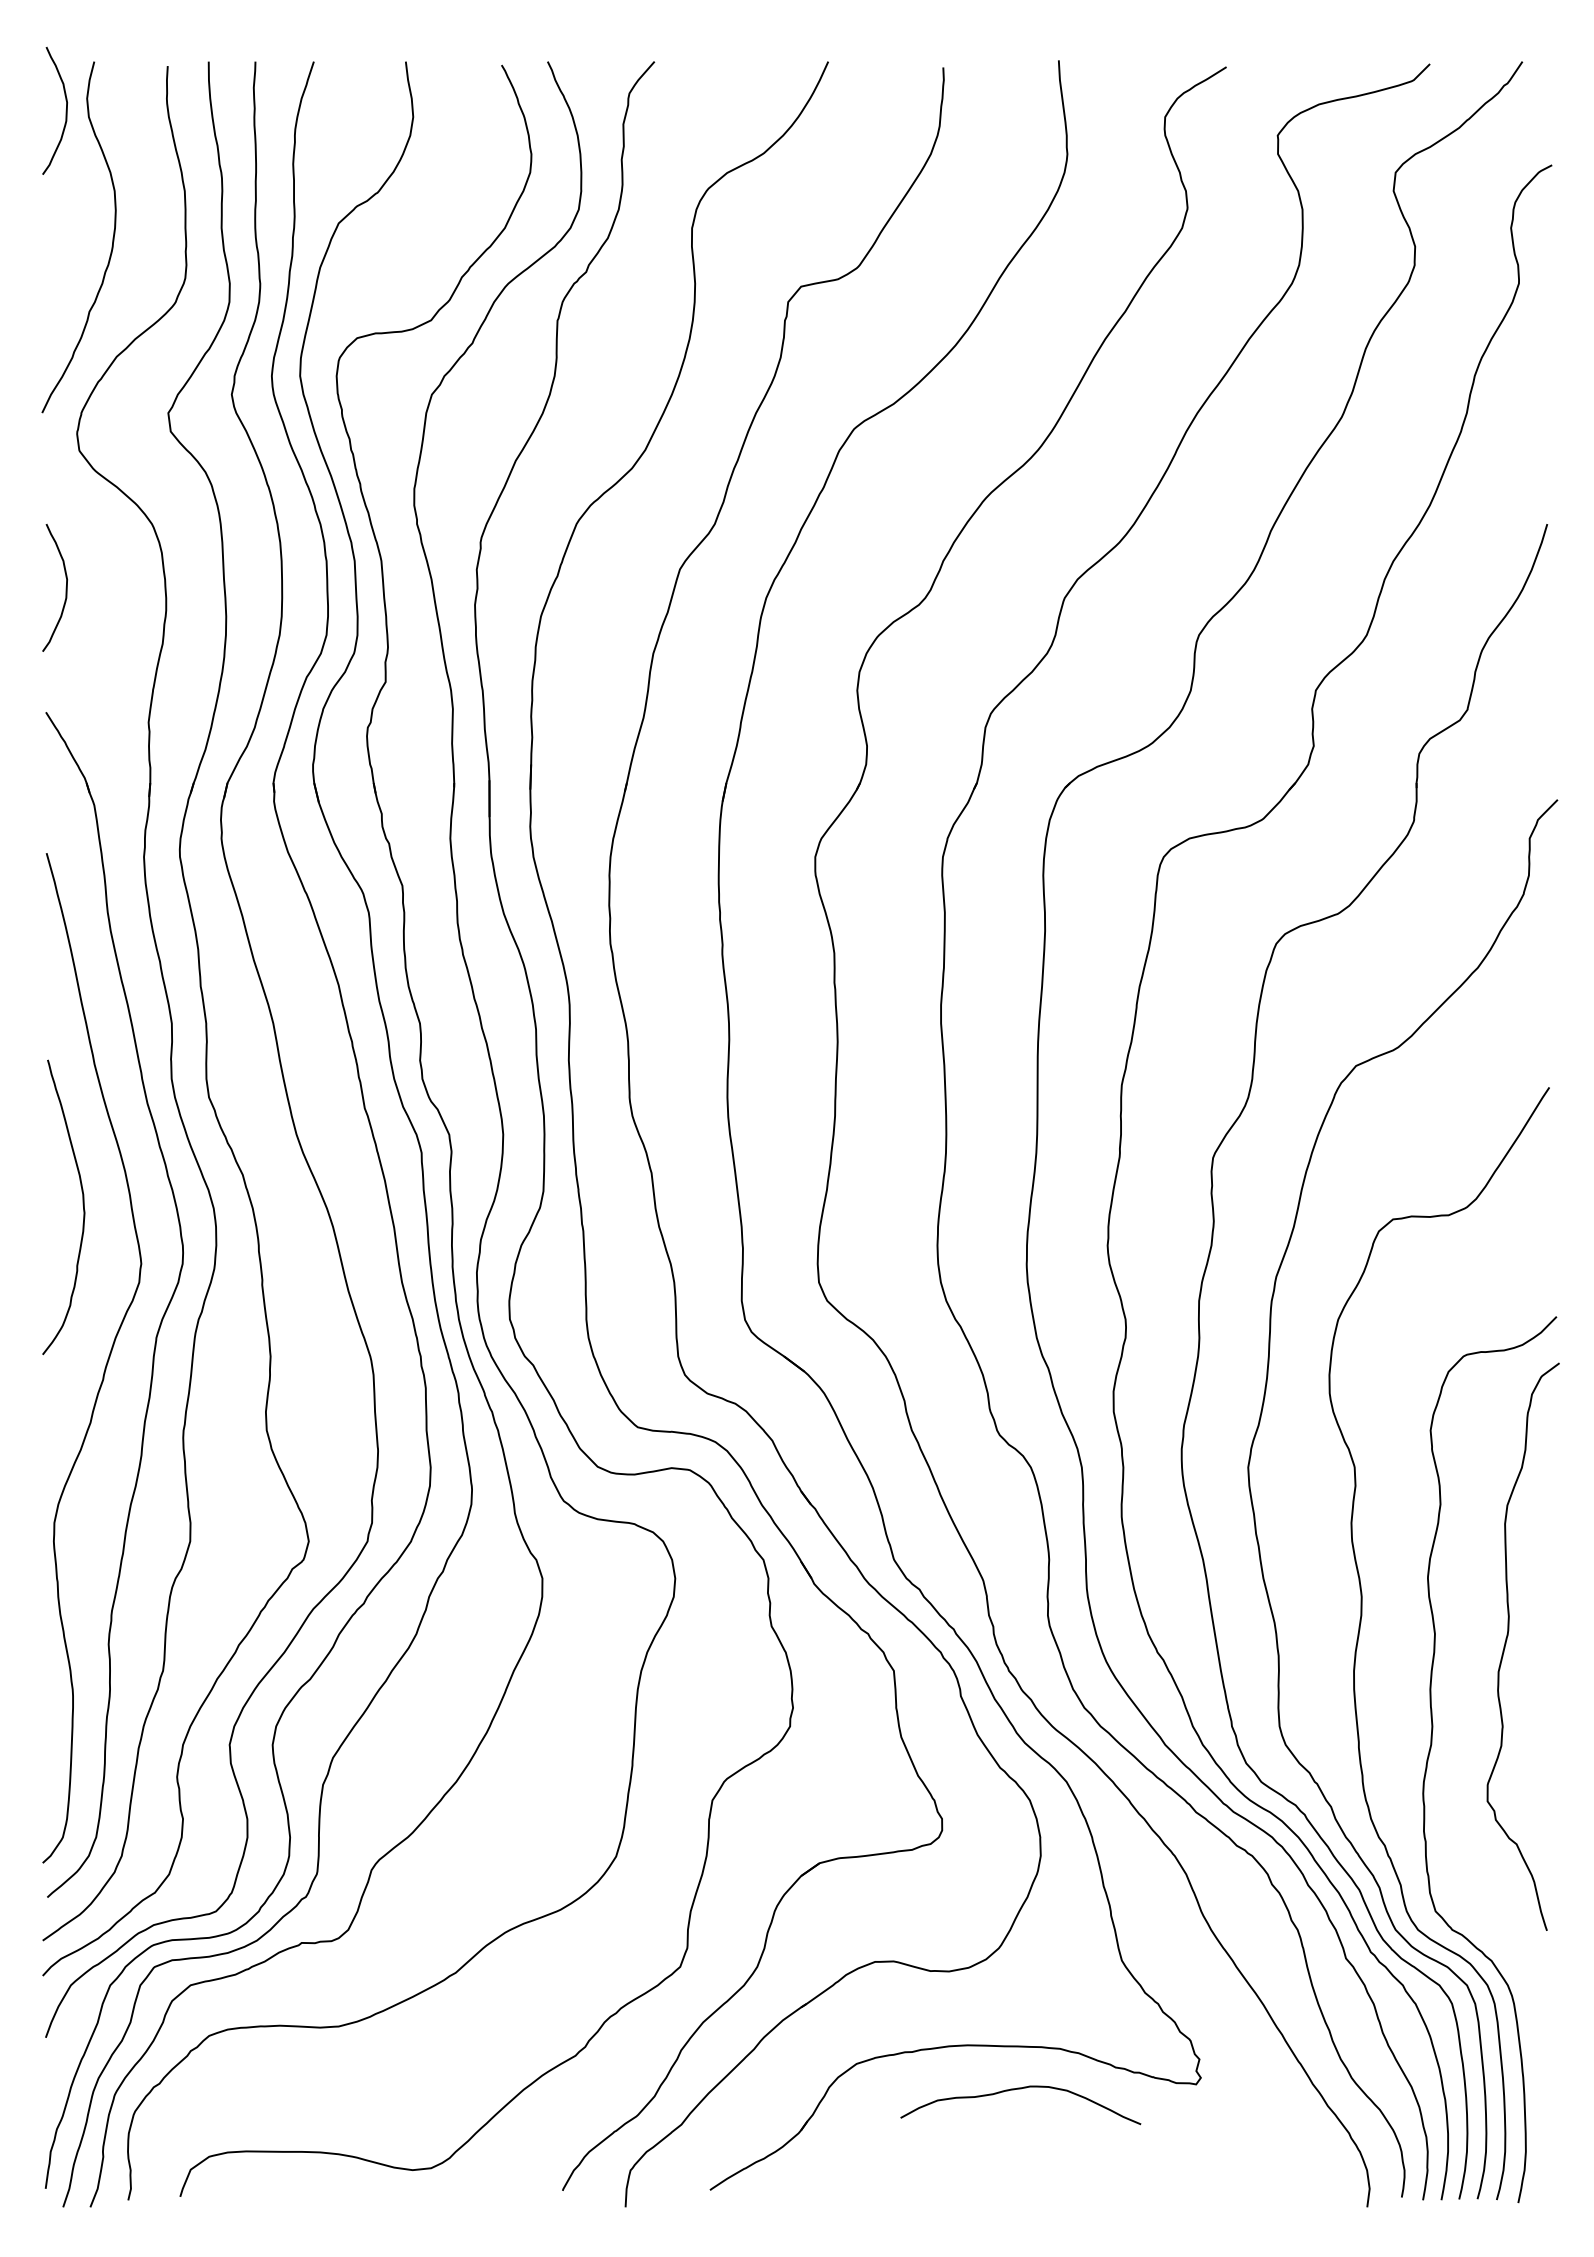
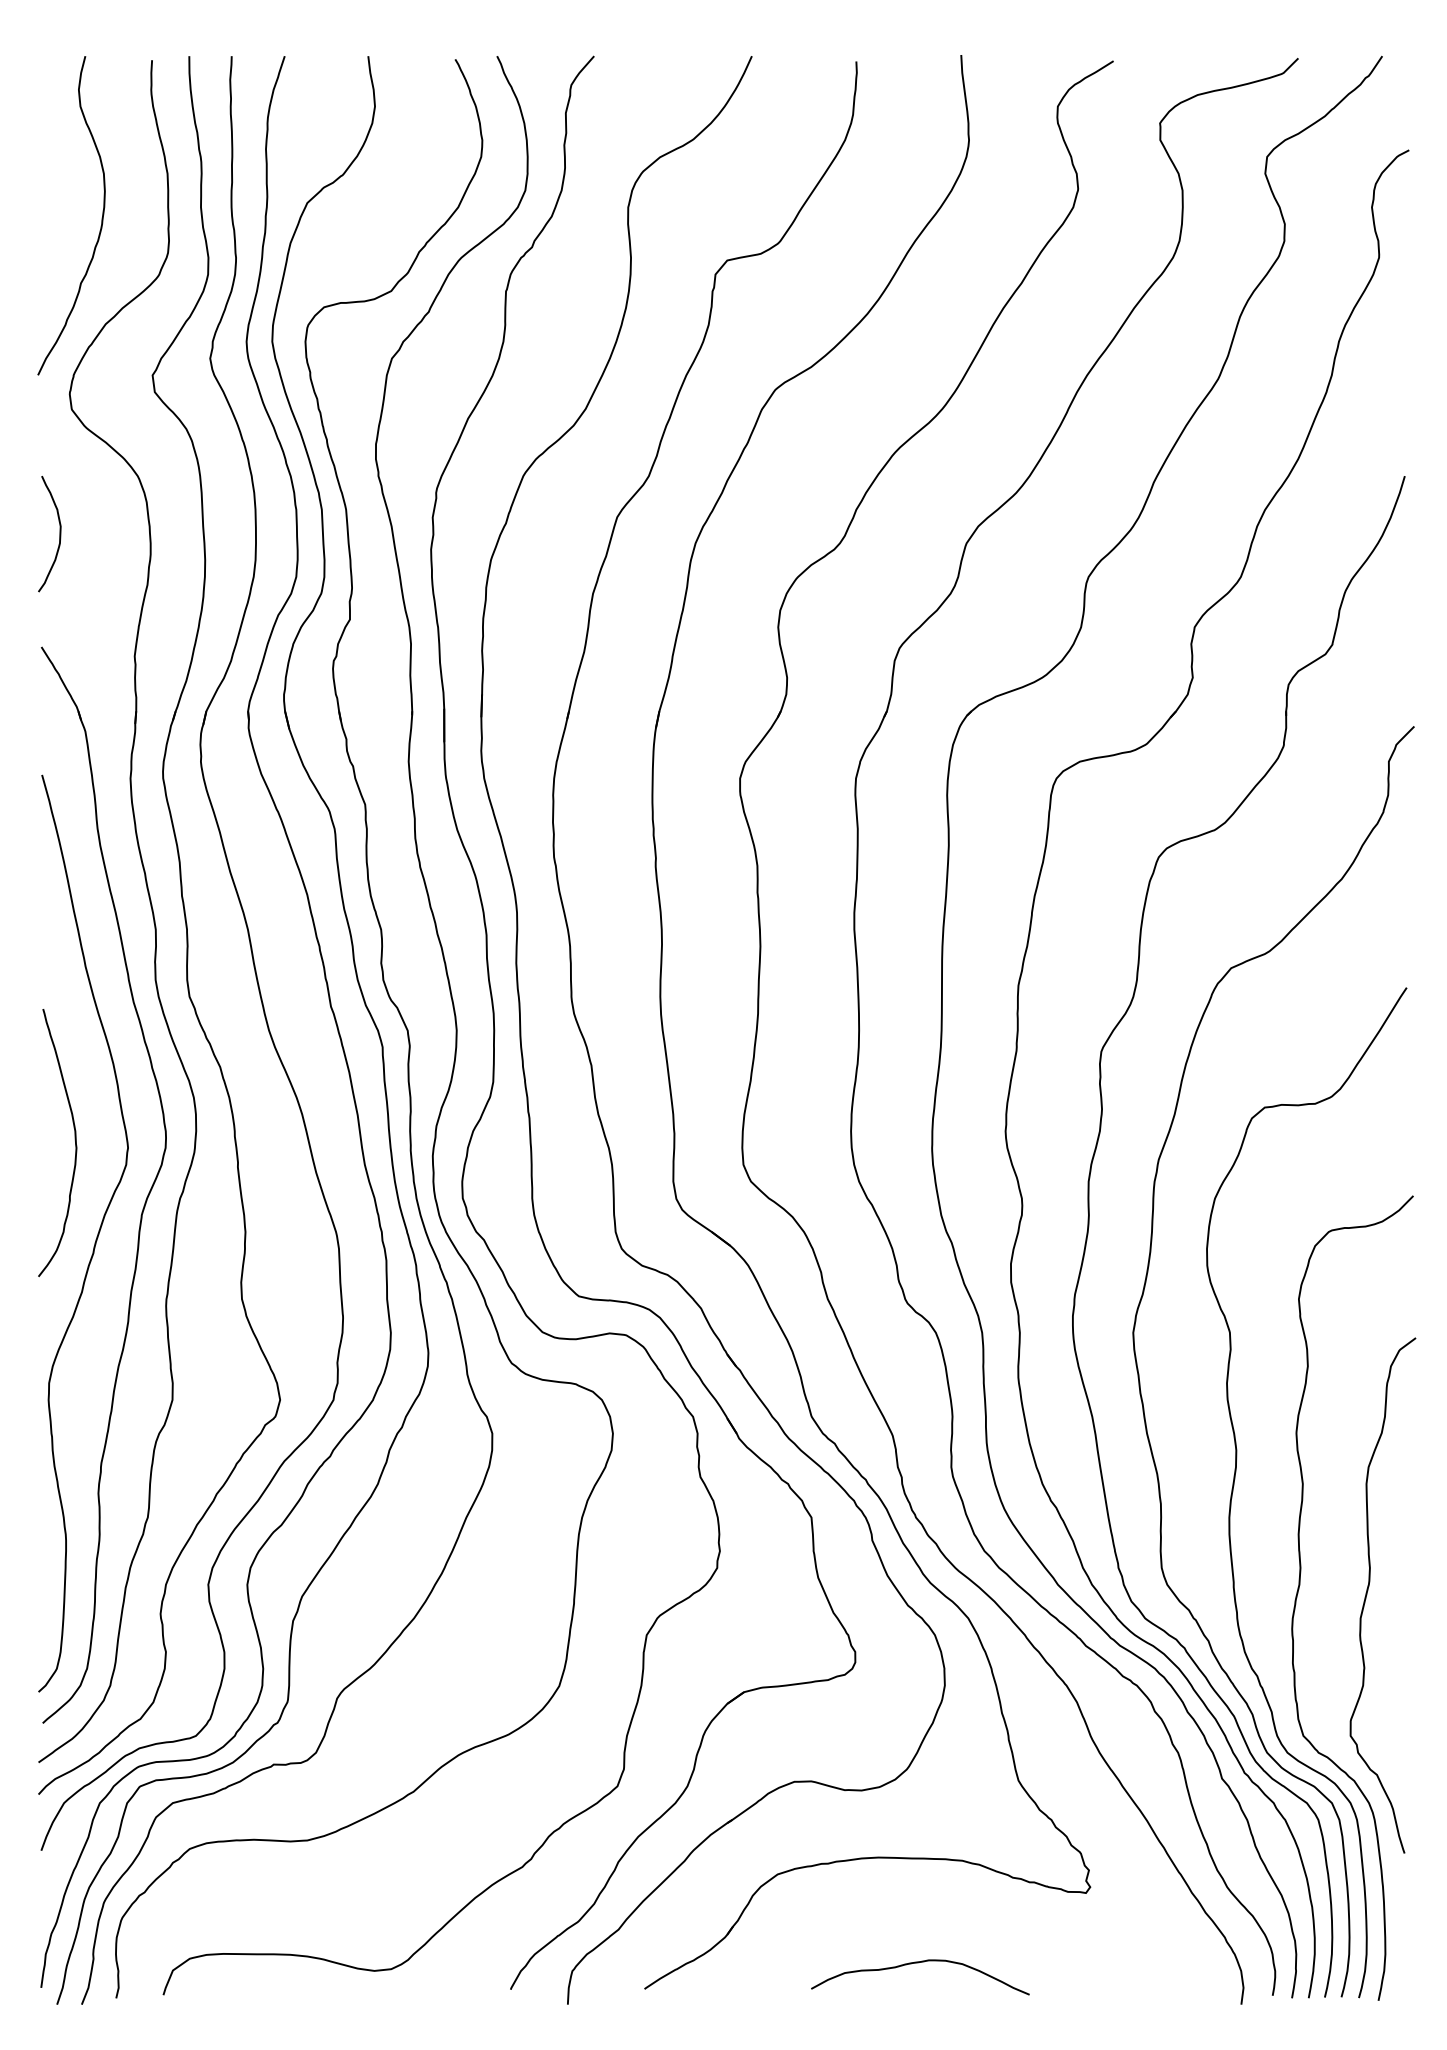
curve: (65, 110) -> (59, 100), removed
curve: (82, 1205) -> (74, 1141), moved
curve: (1506, 1644) -> (1367, 1593), moved
curve: (1020, 2089) -> (920, 1963), moved

